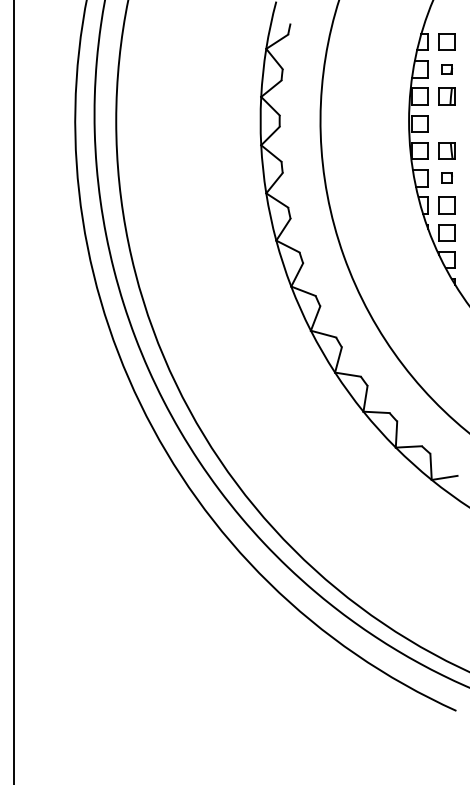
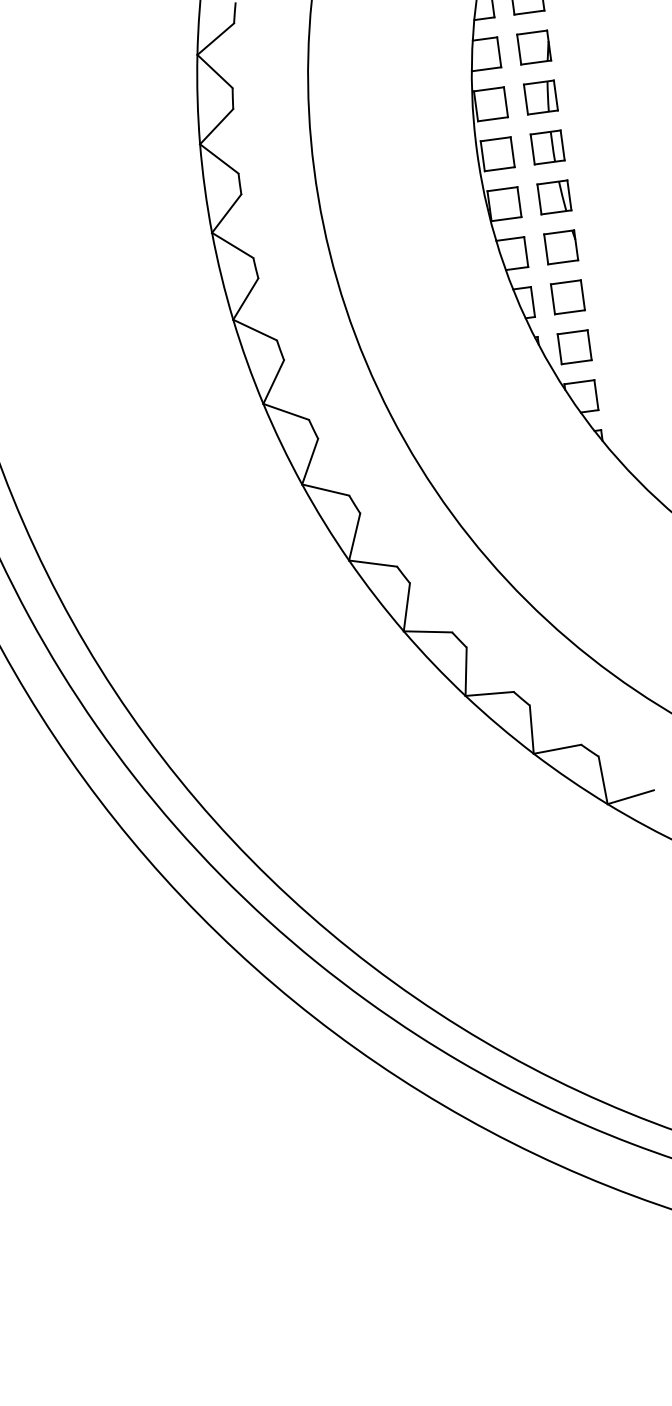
part: (447, 69) -> (534, 47), size x1.67
part: (446, 123) -> (546, 146), added
part: (447, 178) -> (561, 247), size x1.67

